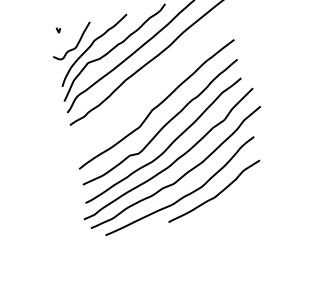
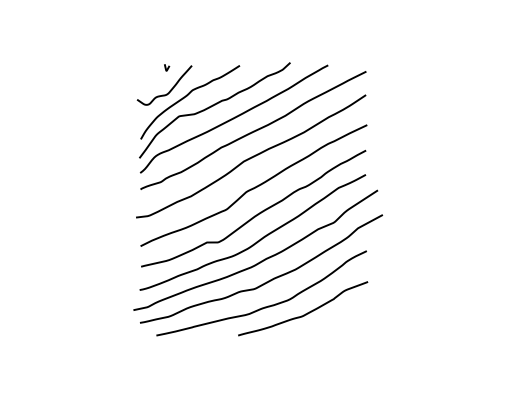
curve: (59, 29) -> (167, 67), moved
curve: (150, 82) -> (251, 156), added

